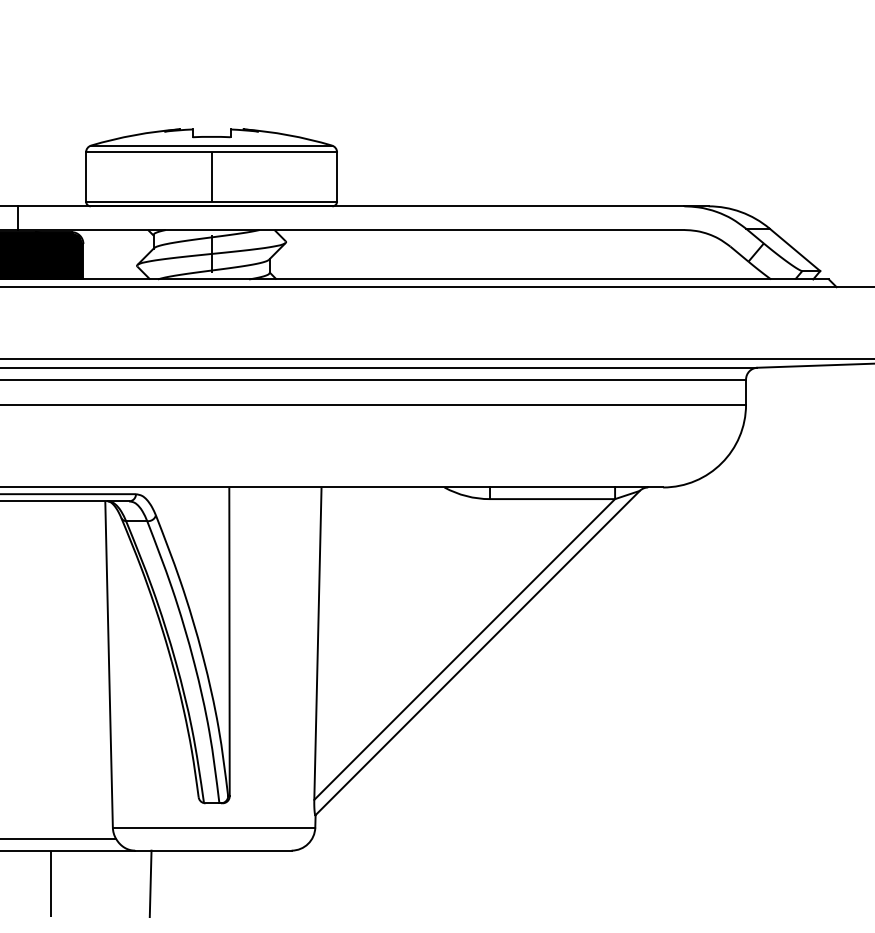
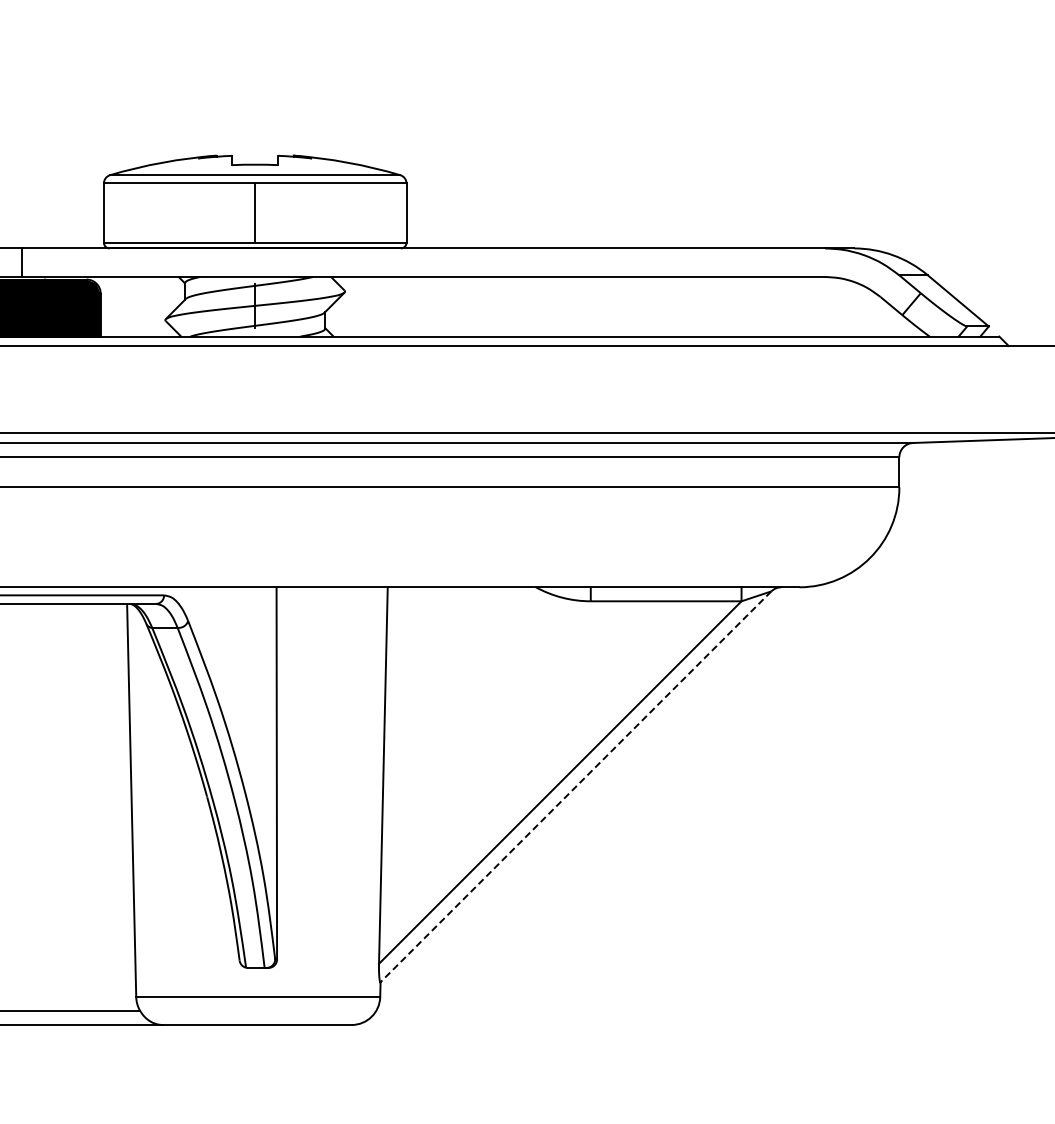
line: (477, 653) -> (575, 787), solid -> dashed
line: (50, 884) -> (61, 1065), removed
line: (150, 884) -> (181, 1065), removed

